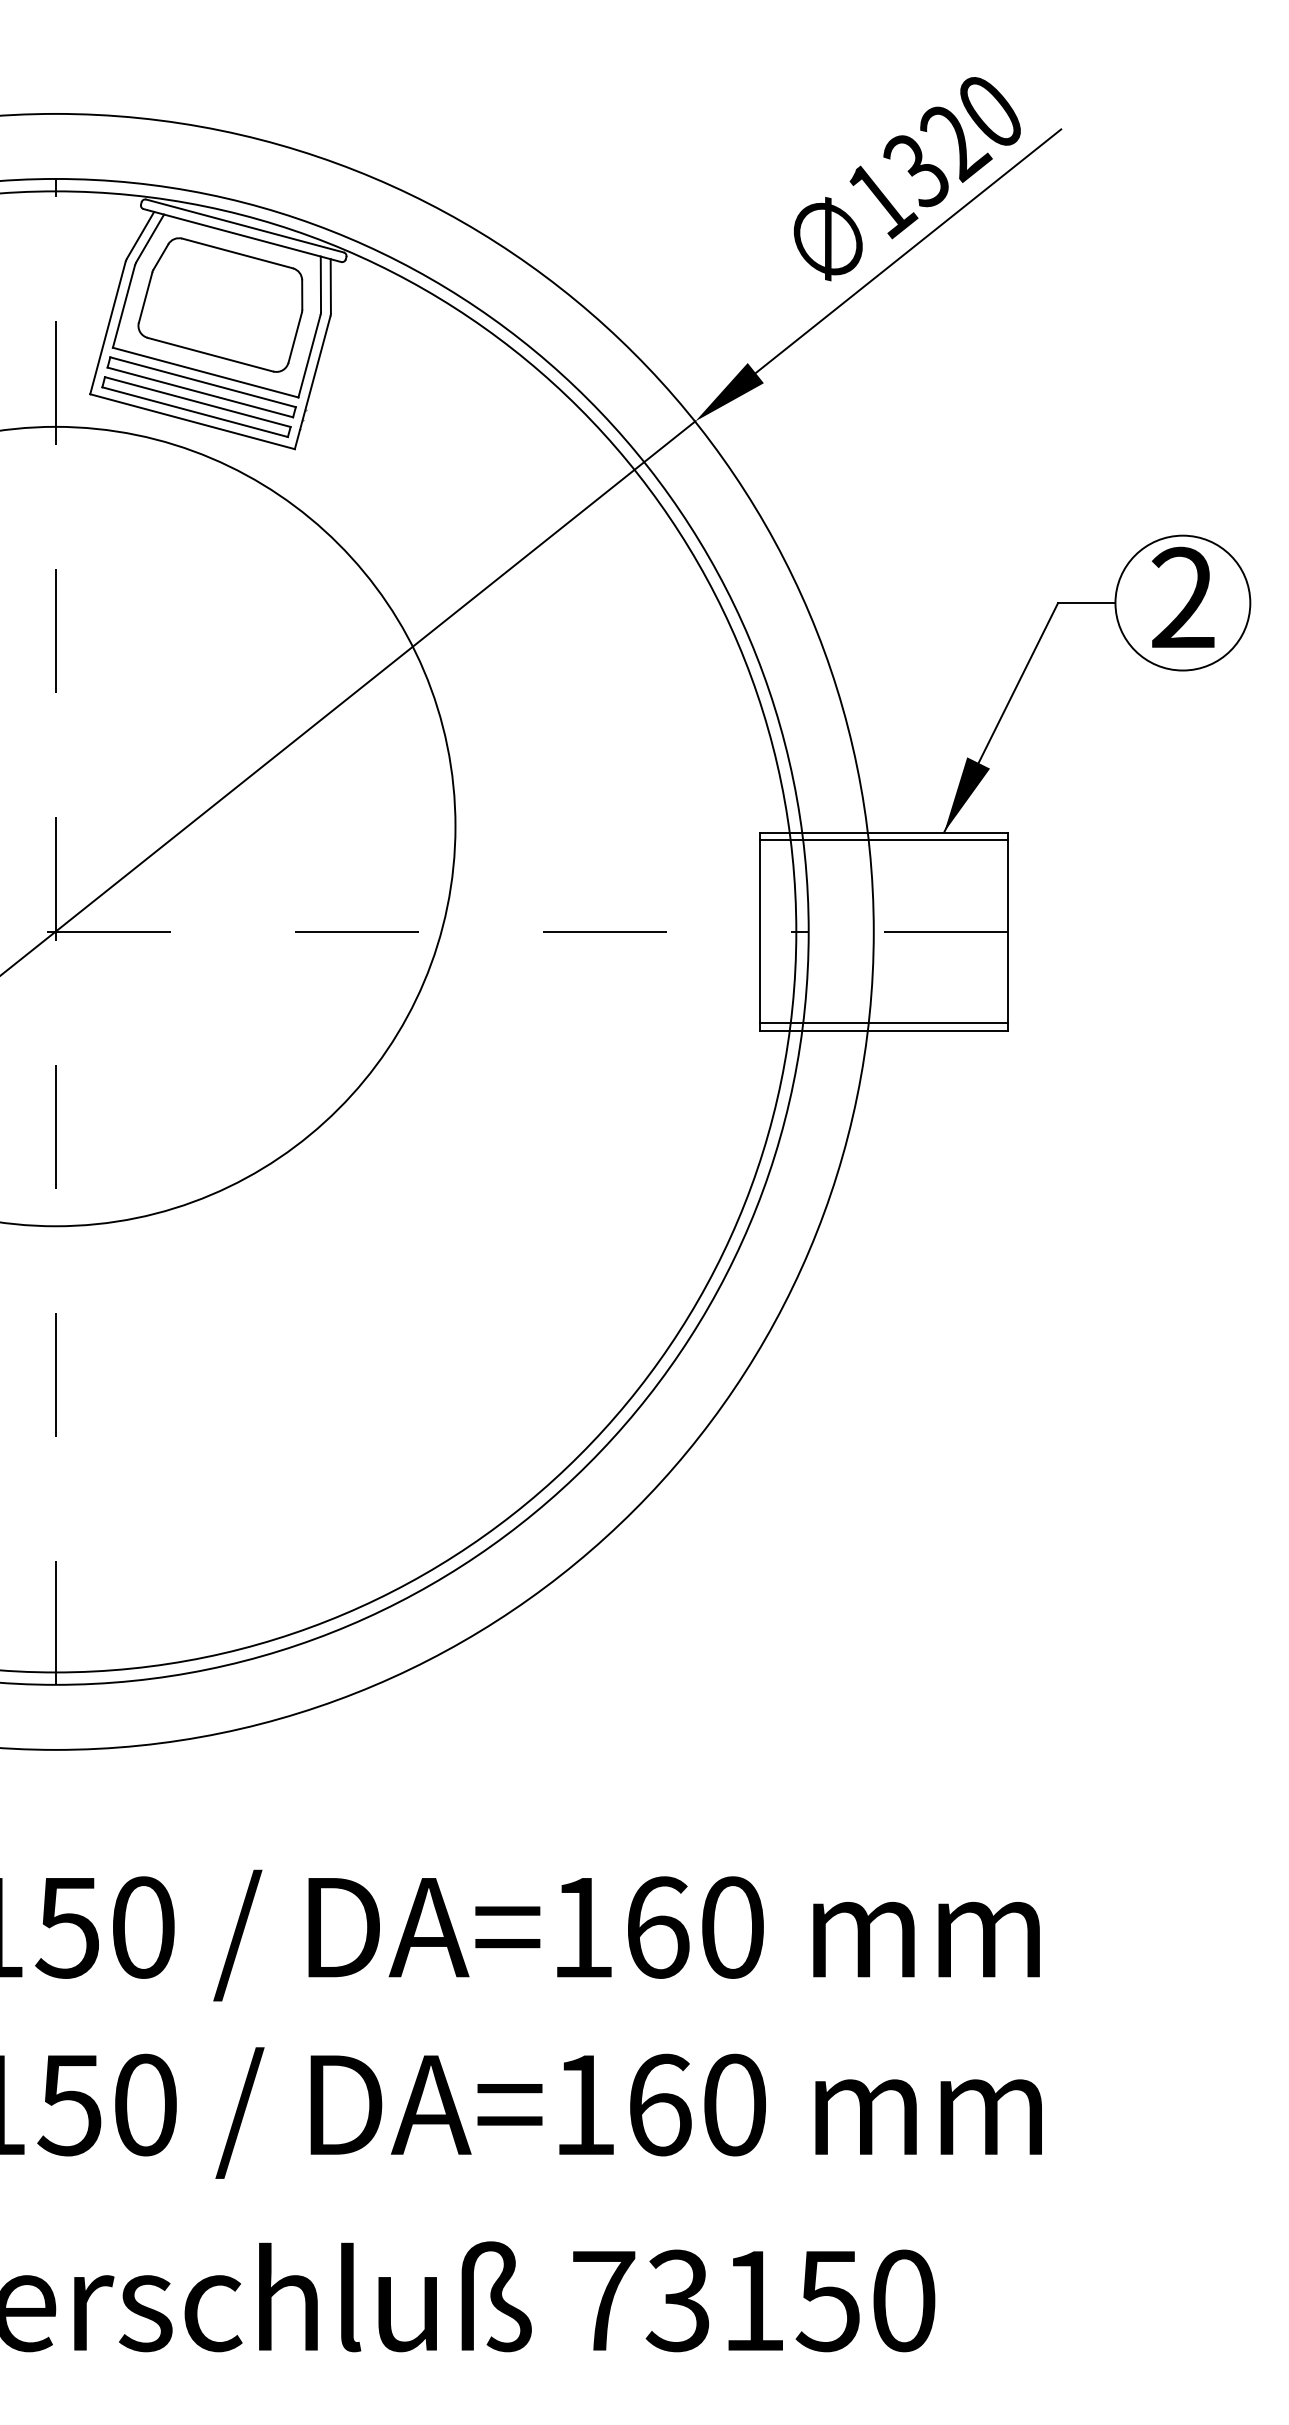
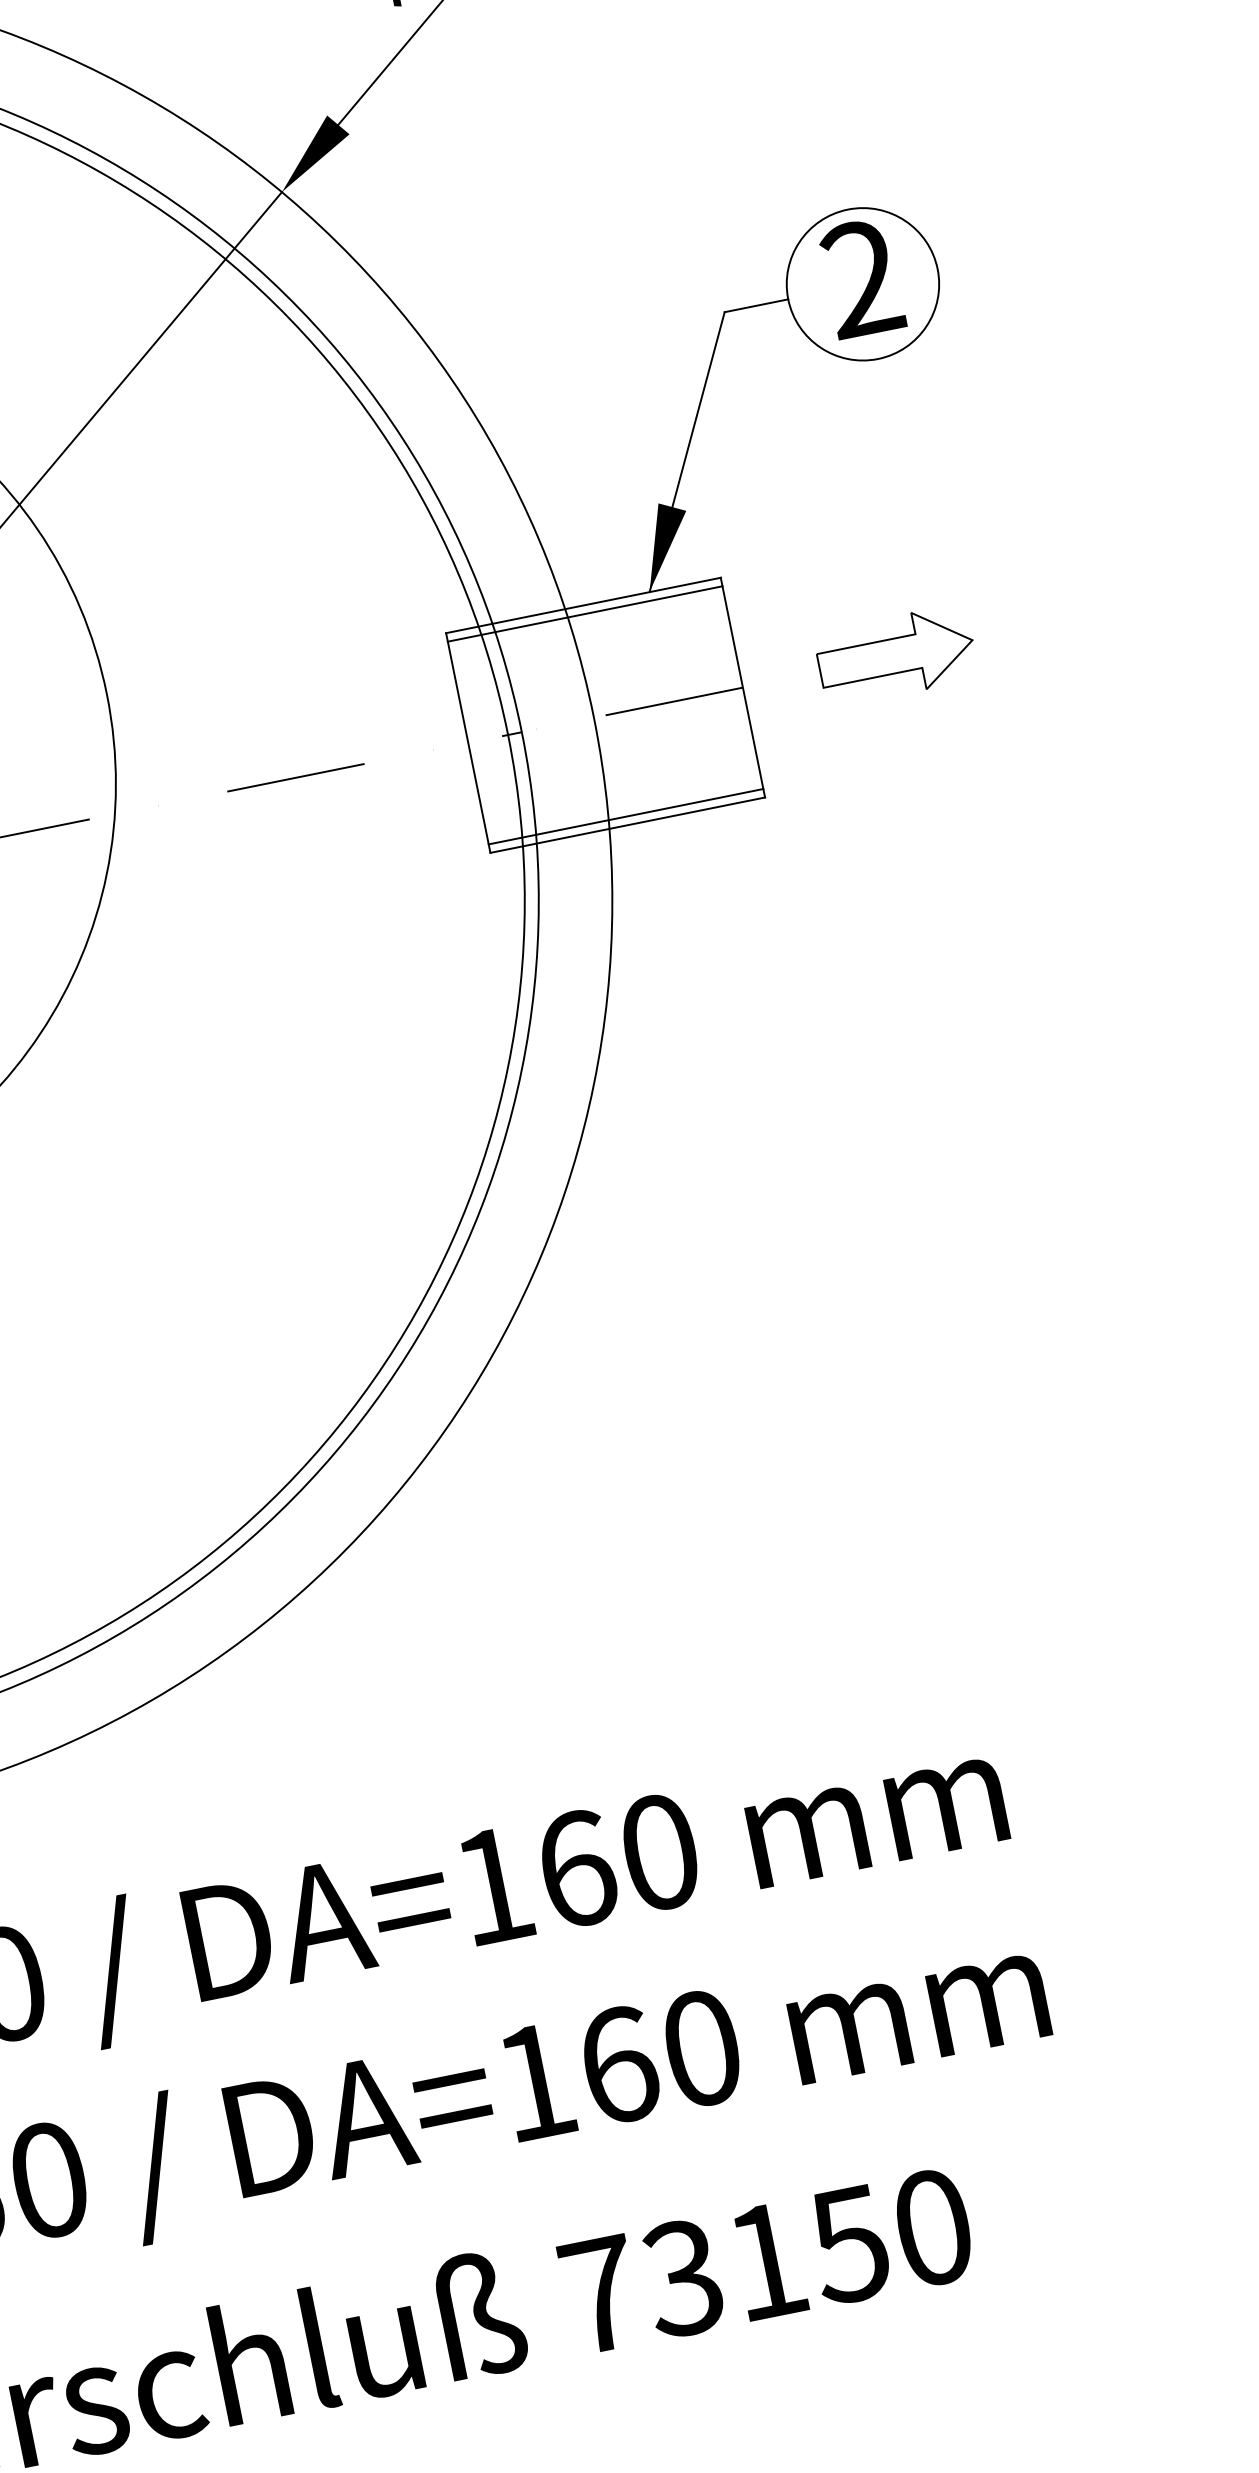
part: (1146, 930) -> (895, 655), added

